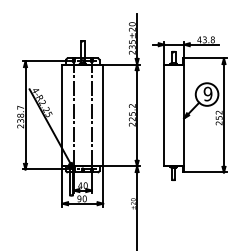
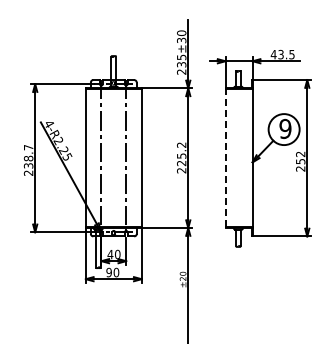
text: (132, 29) -> (181, 40), 235±20 -> 235±30
text: (212, 39) -> (291, 54), 43.8 -> 43.5
line: (164, 115) -> (225, 158), solid -> dashed

